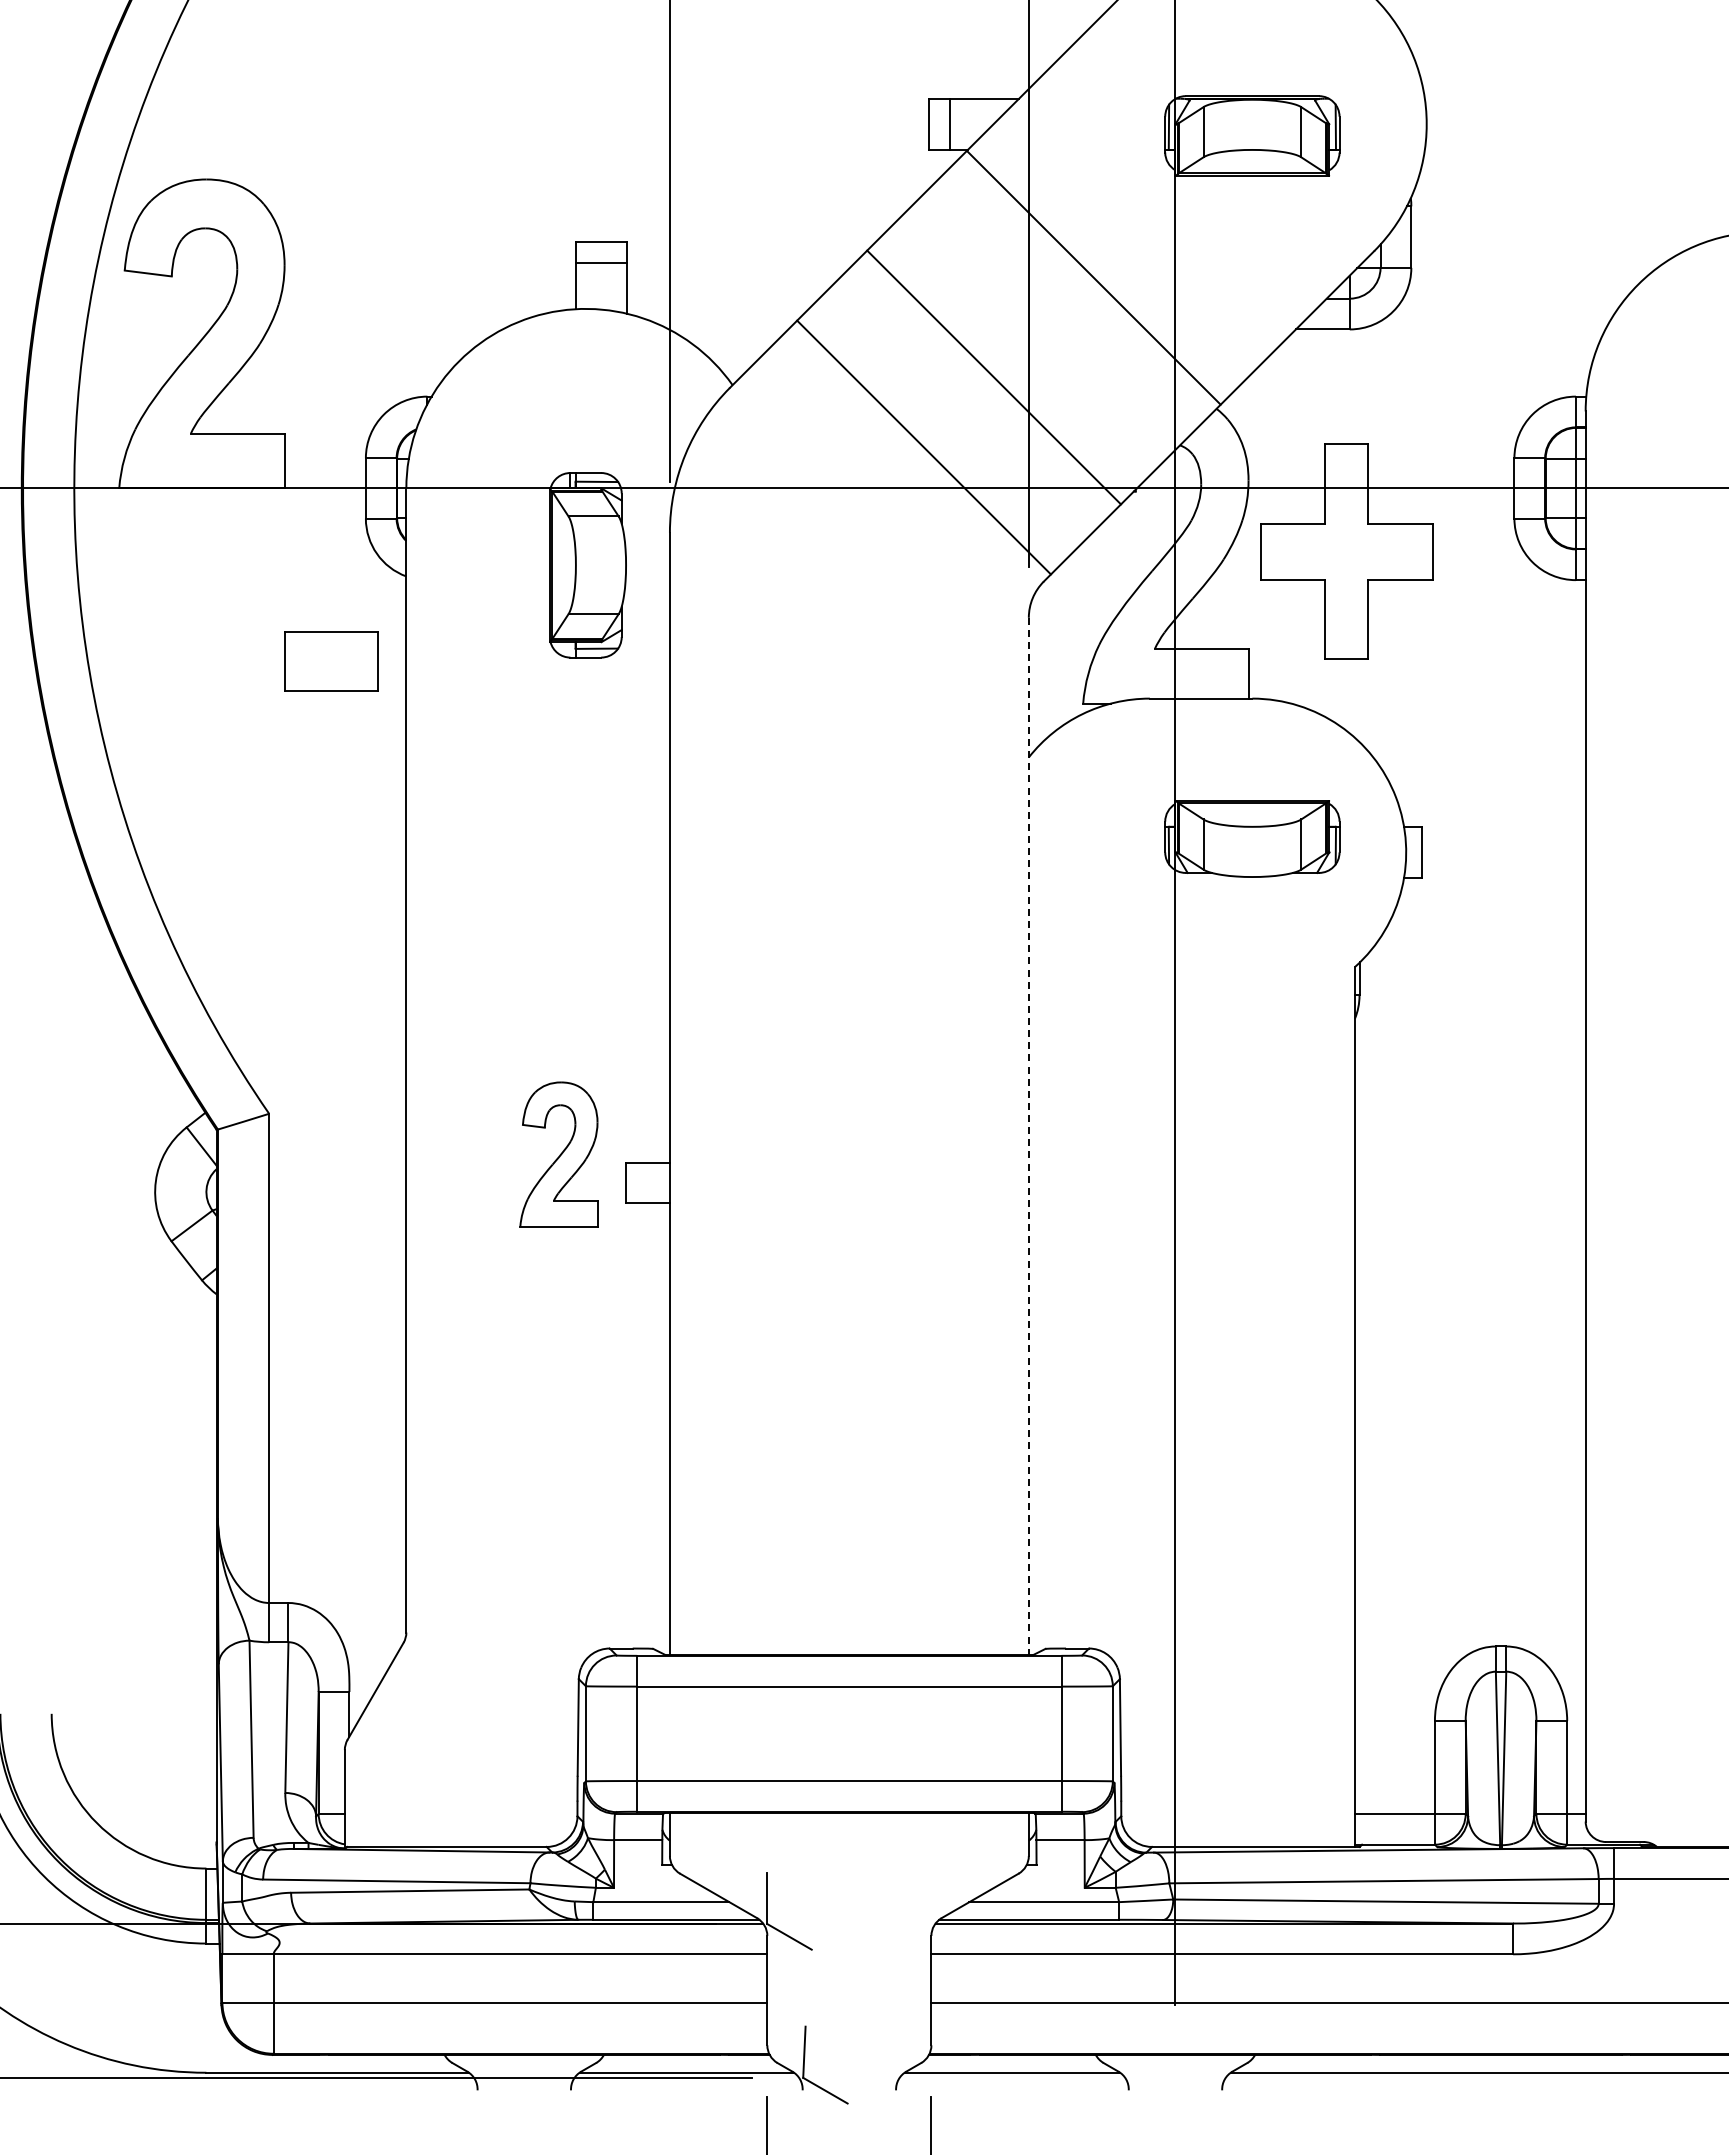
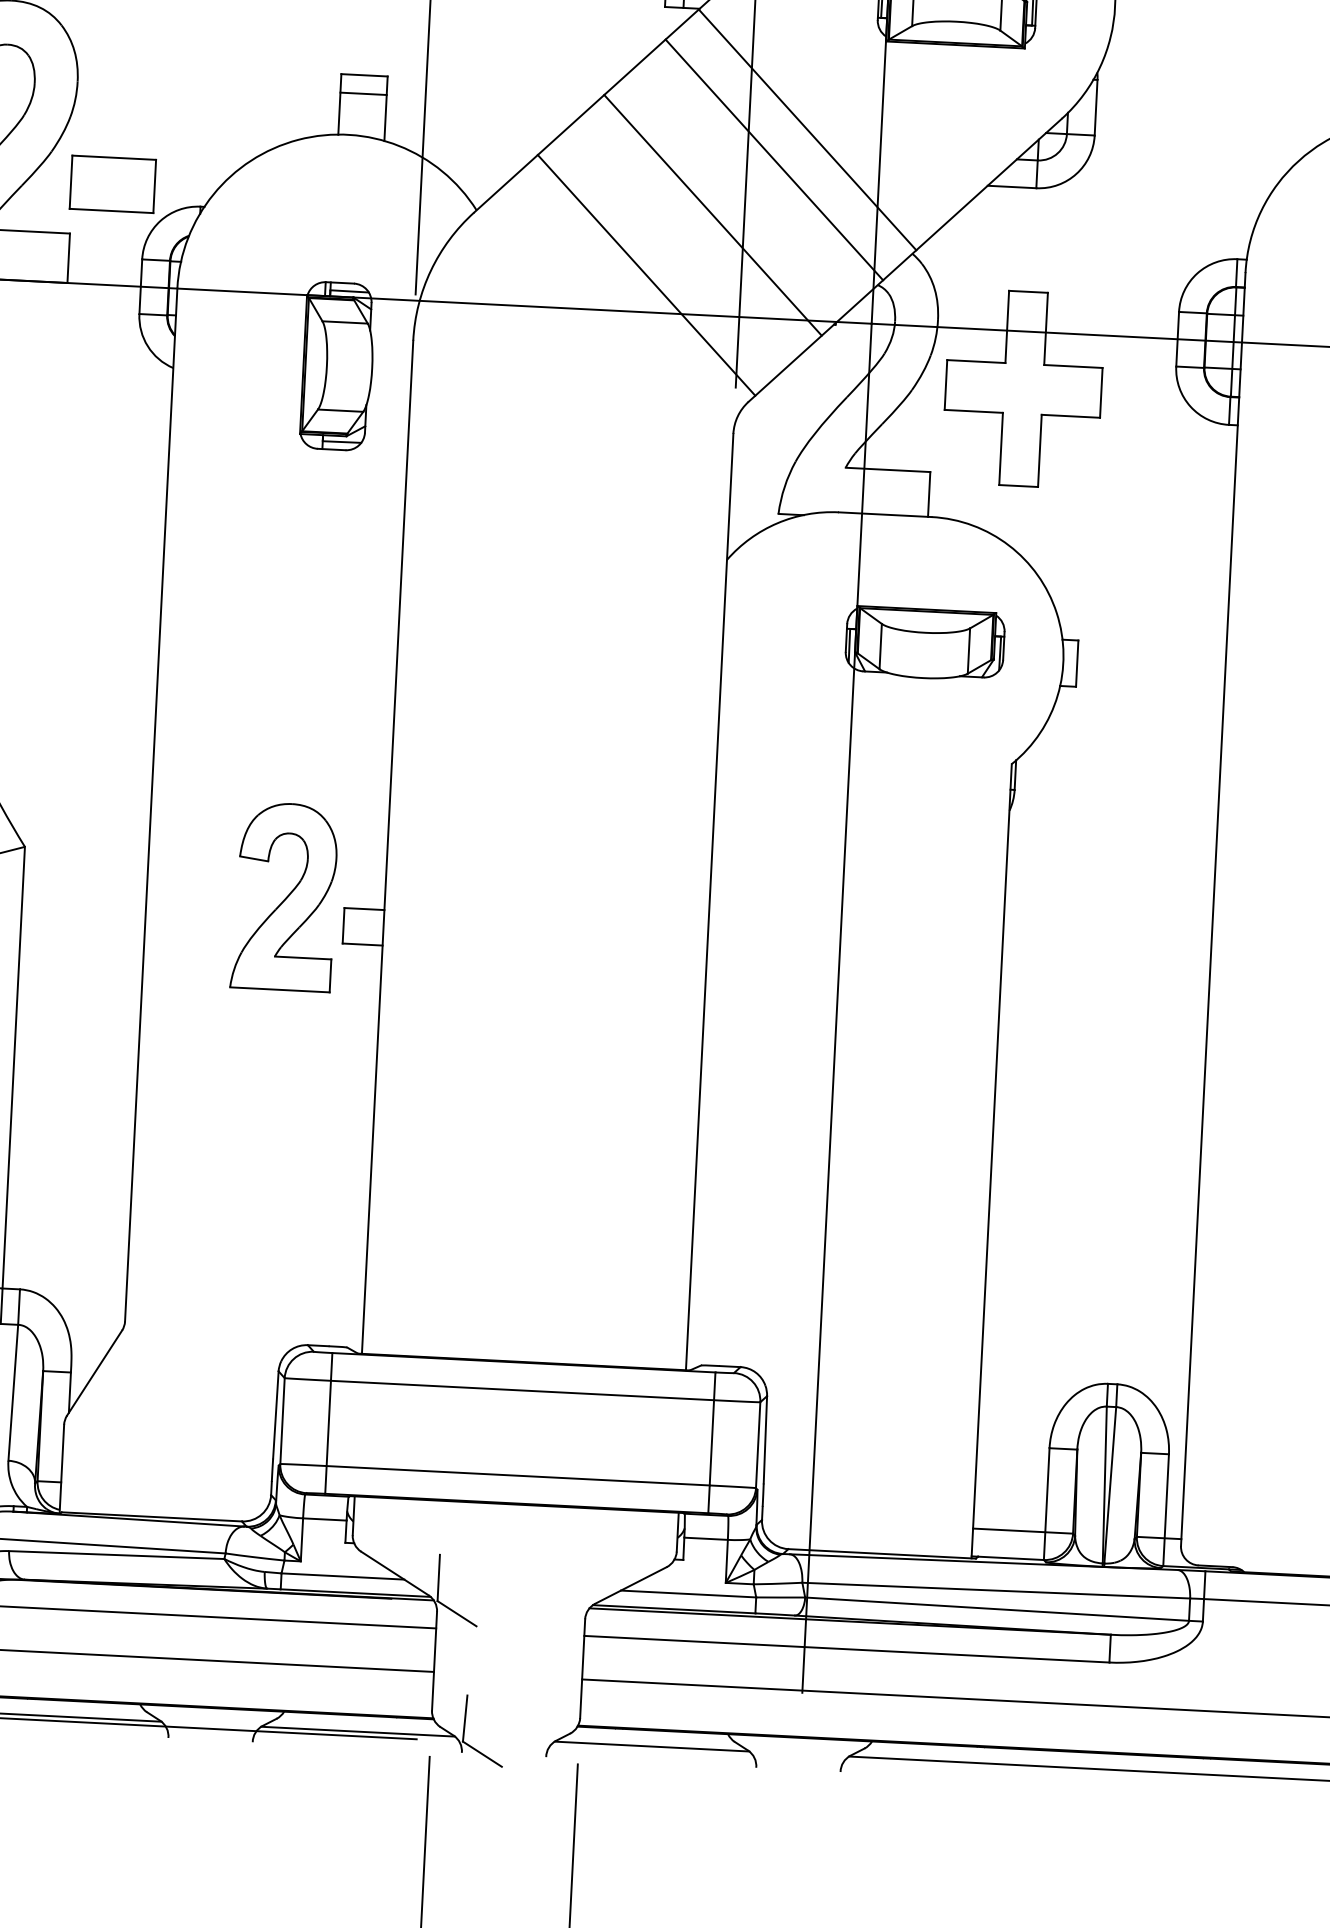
line: (1058, 312) -> (774, 159), added
part: (331, 661) -> (113, 184), moved
line: (1028, 1136) -> (709, 902), dashed -> solid
part: (558, 1154) -> (284, 896), size x1.43

